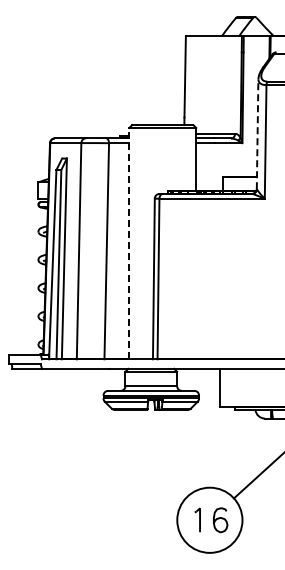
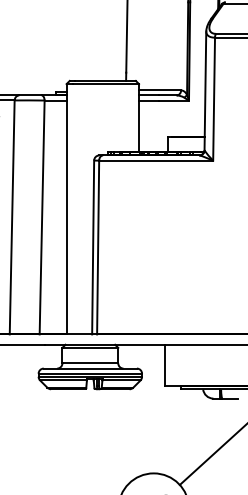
line: (257, 134) -> (205, 91), dashed -> solid
line: (129, 243) -> (66, 209), dashed -> solid

